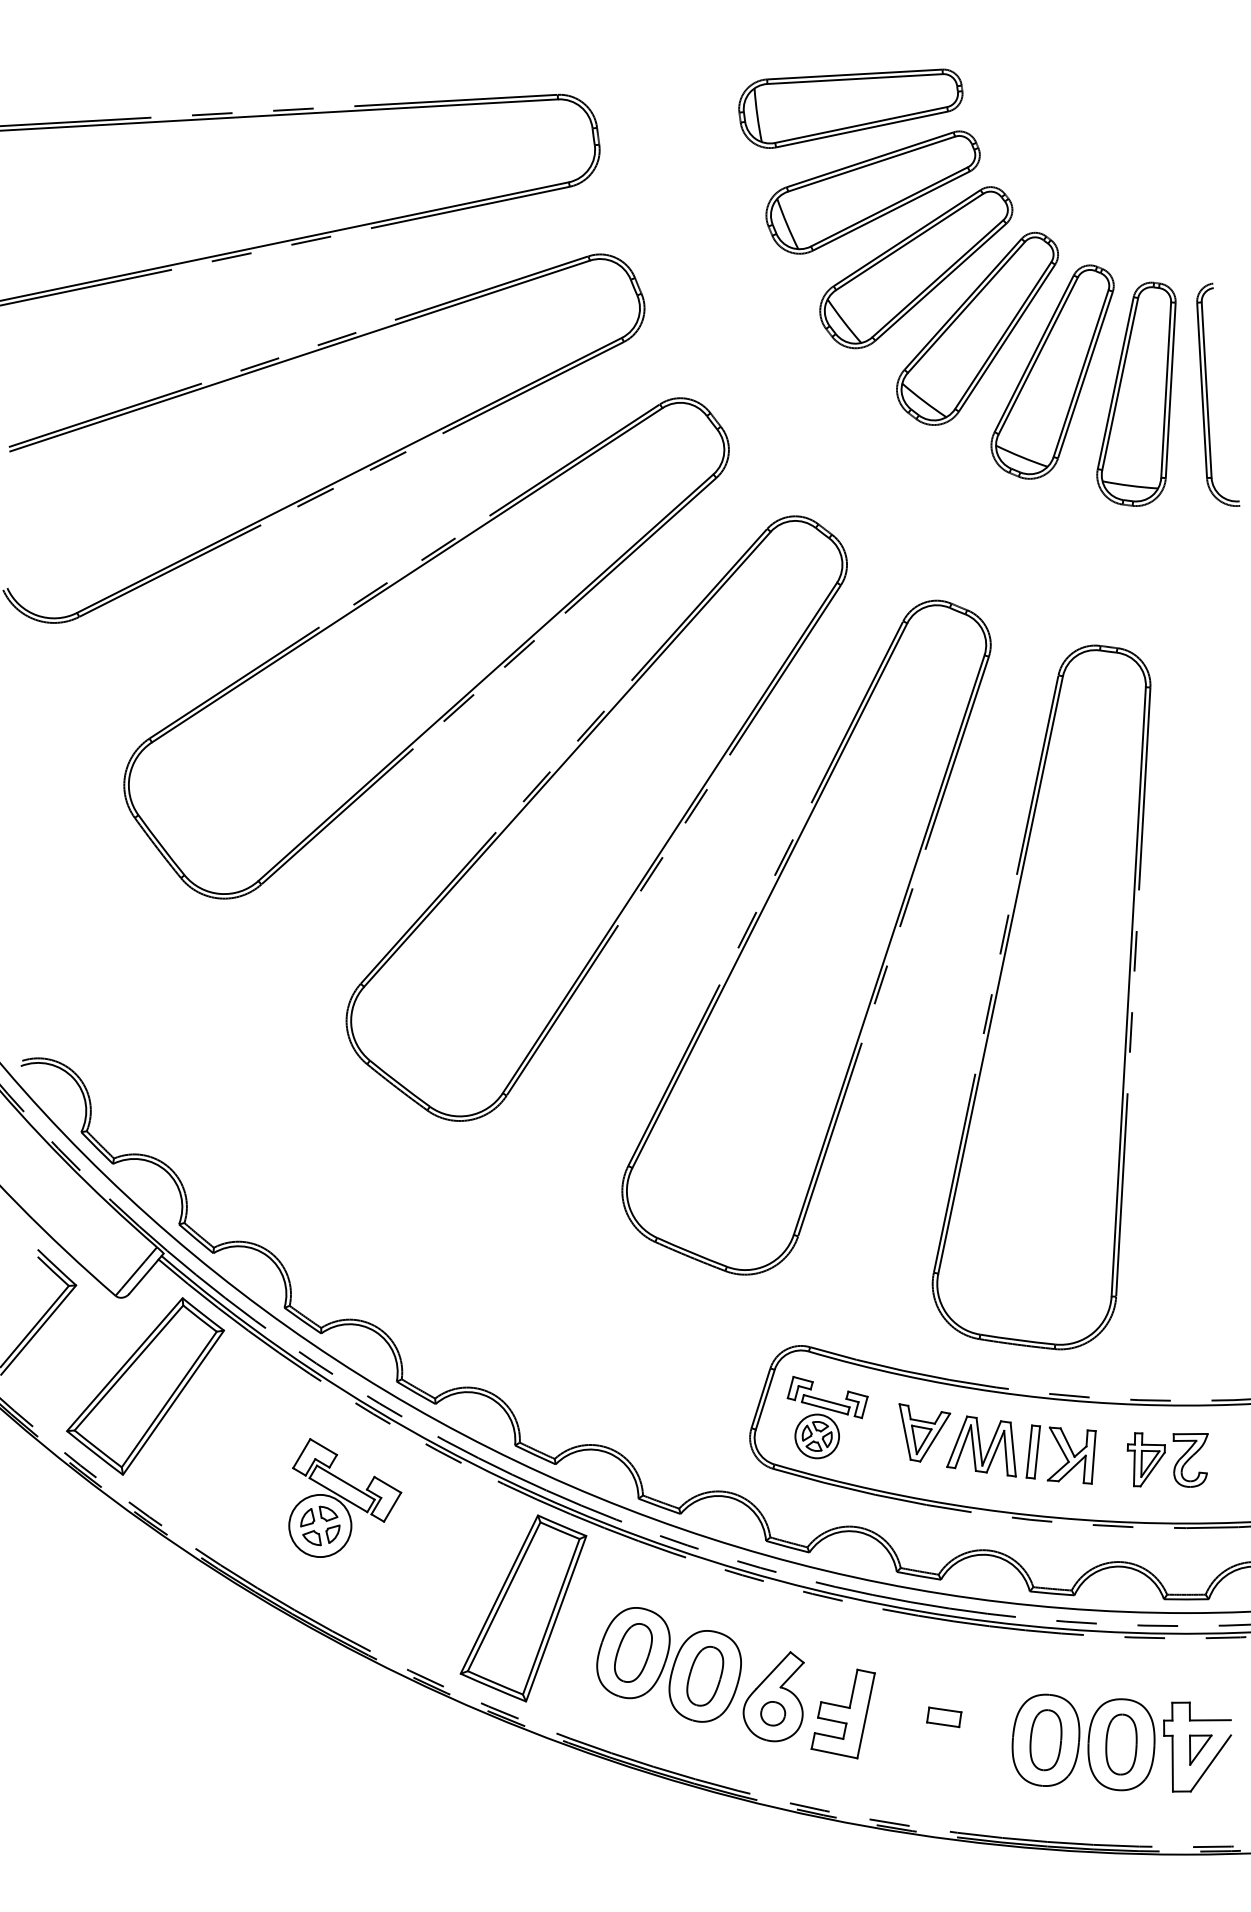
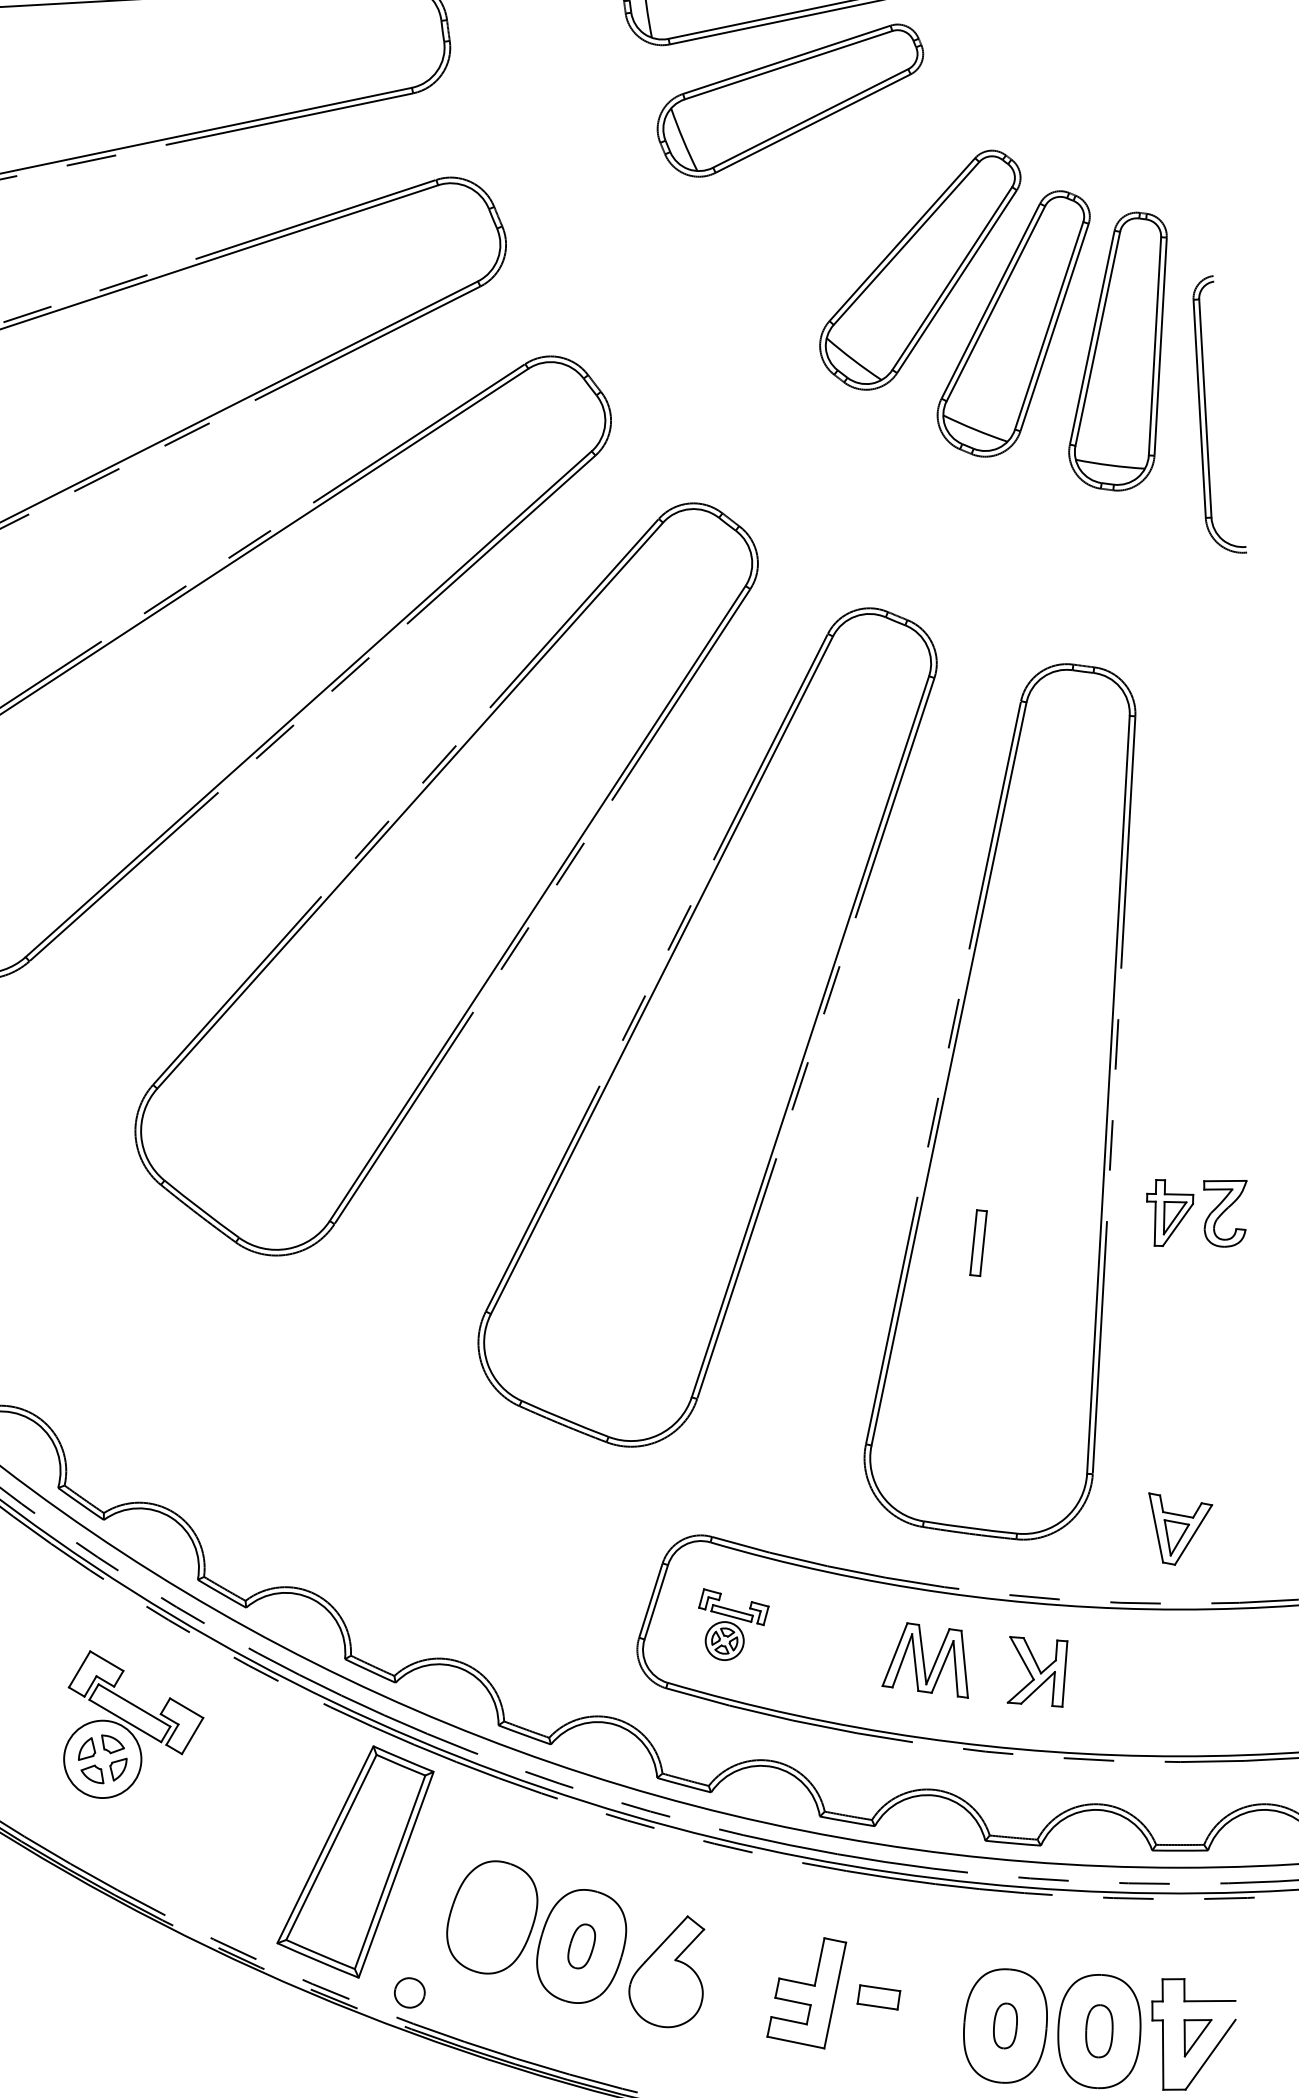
part: (916, 267) -> (844, 193), removed
part: (1208, 398) -> (1207, 418), moved
part: (827, 1417) -> (733, 1624), size x0.7
part: (924, 1432) -> (1180, 1528), moved
part: (1032, 1451) -> (977, 1242), moved
part: (1167, 1459) -> (1196, 1212), moved
part: (633, 1652) -> (492, 1916), removed
part: (705, 1676) -> (581, 1946), size x0.6
part: (773, 1713) -> (410, 1992), moved
part: (842, 1713) -> (805, 1992), moved
part: (1045, 1740) -> (1004, 2026), size x0.6
part: (1121, 1744) -> (1099, 2031), size x0.7

